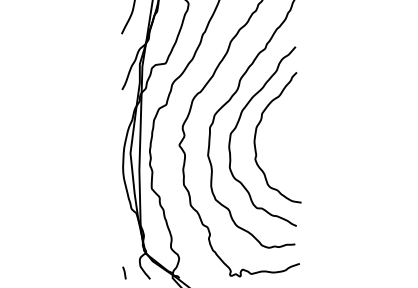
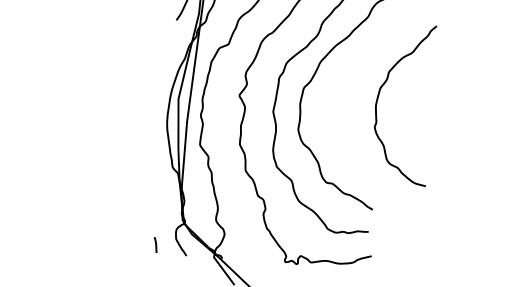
curve: (256, 135) -> (379, 98), moved

